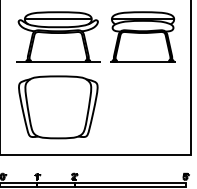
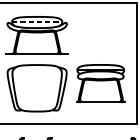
line: (58, 19) -> (37, 22), solid -> dashed
part: (142, 36) -> (100, 83), moved

